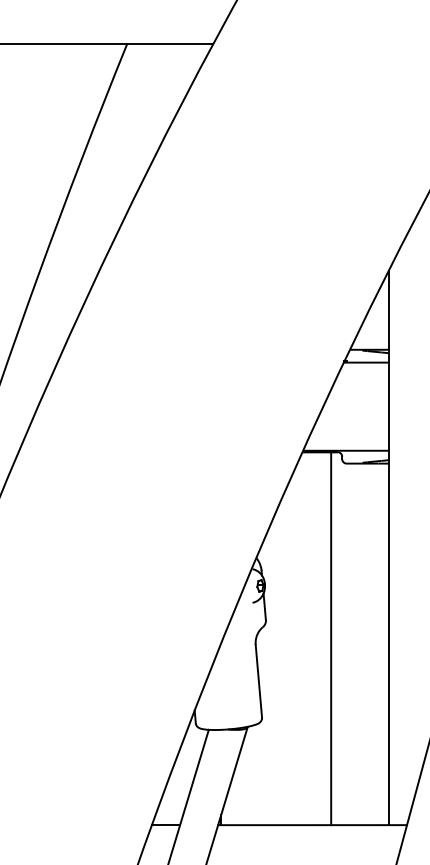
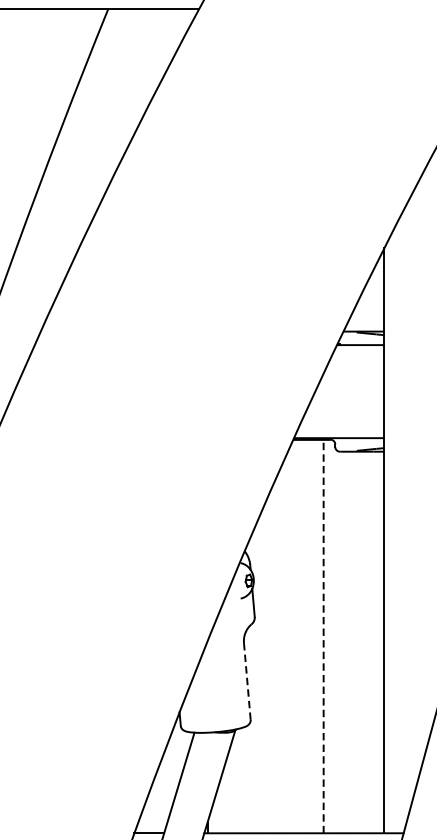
line: (331, 638) -> (323, 636), solid -> dashed
line: (258, 680) -> (246, 680), solid -> dashed

